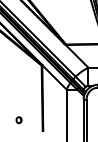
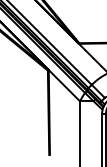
part: (18, 119) -> (17, 140), removed

